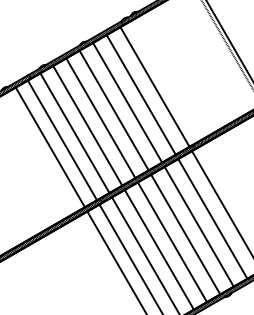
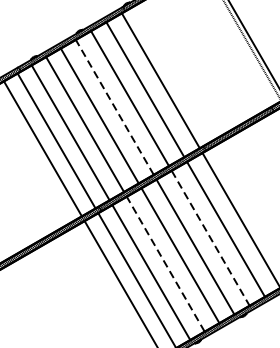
line: (113, 110) -> (114, 107), solid -> dashed
line: (199, 227) -> (210, 239), solid -> dashed
line: (159, 249) -> (165, 263), solid -> dashed

